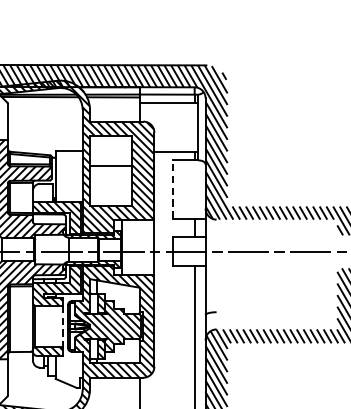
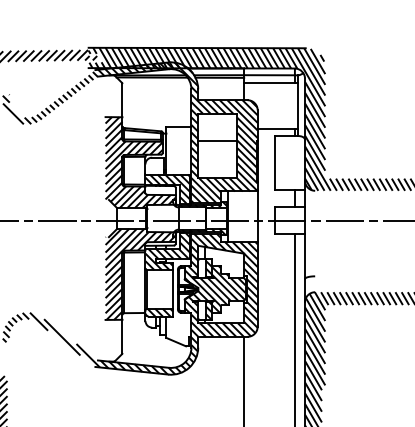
line: (172, 189) -> (274, 162), dashed -> solid
line: (63, 327) -> (173, 290), dashed -> solid

